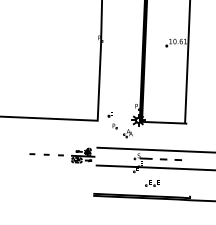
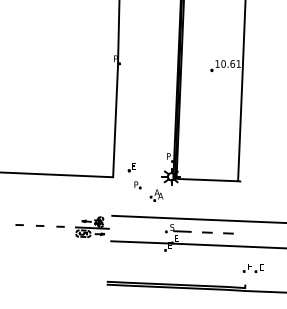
part: (152, 183) -> (253, 268), moved

